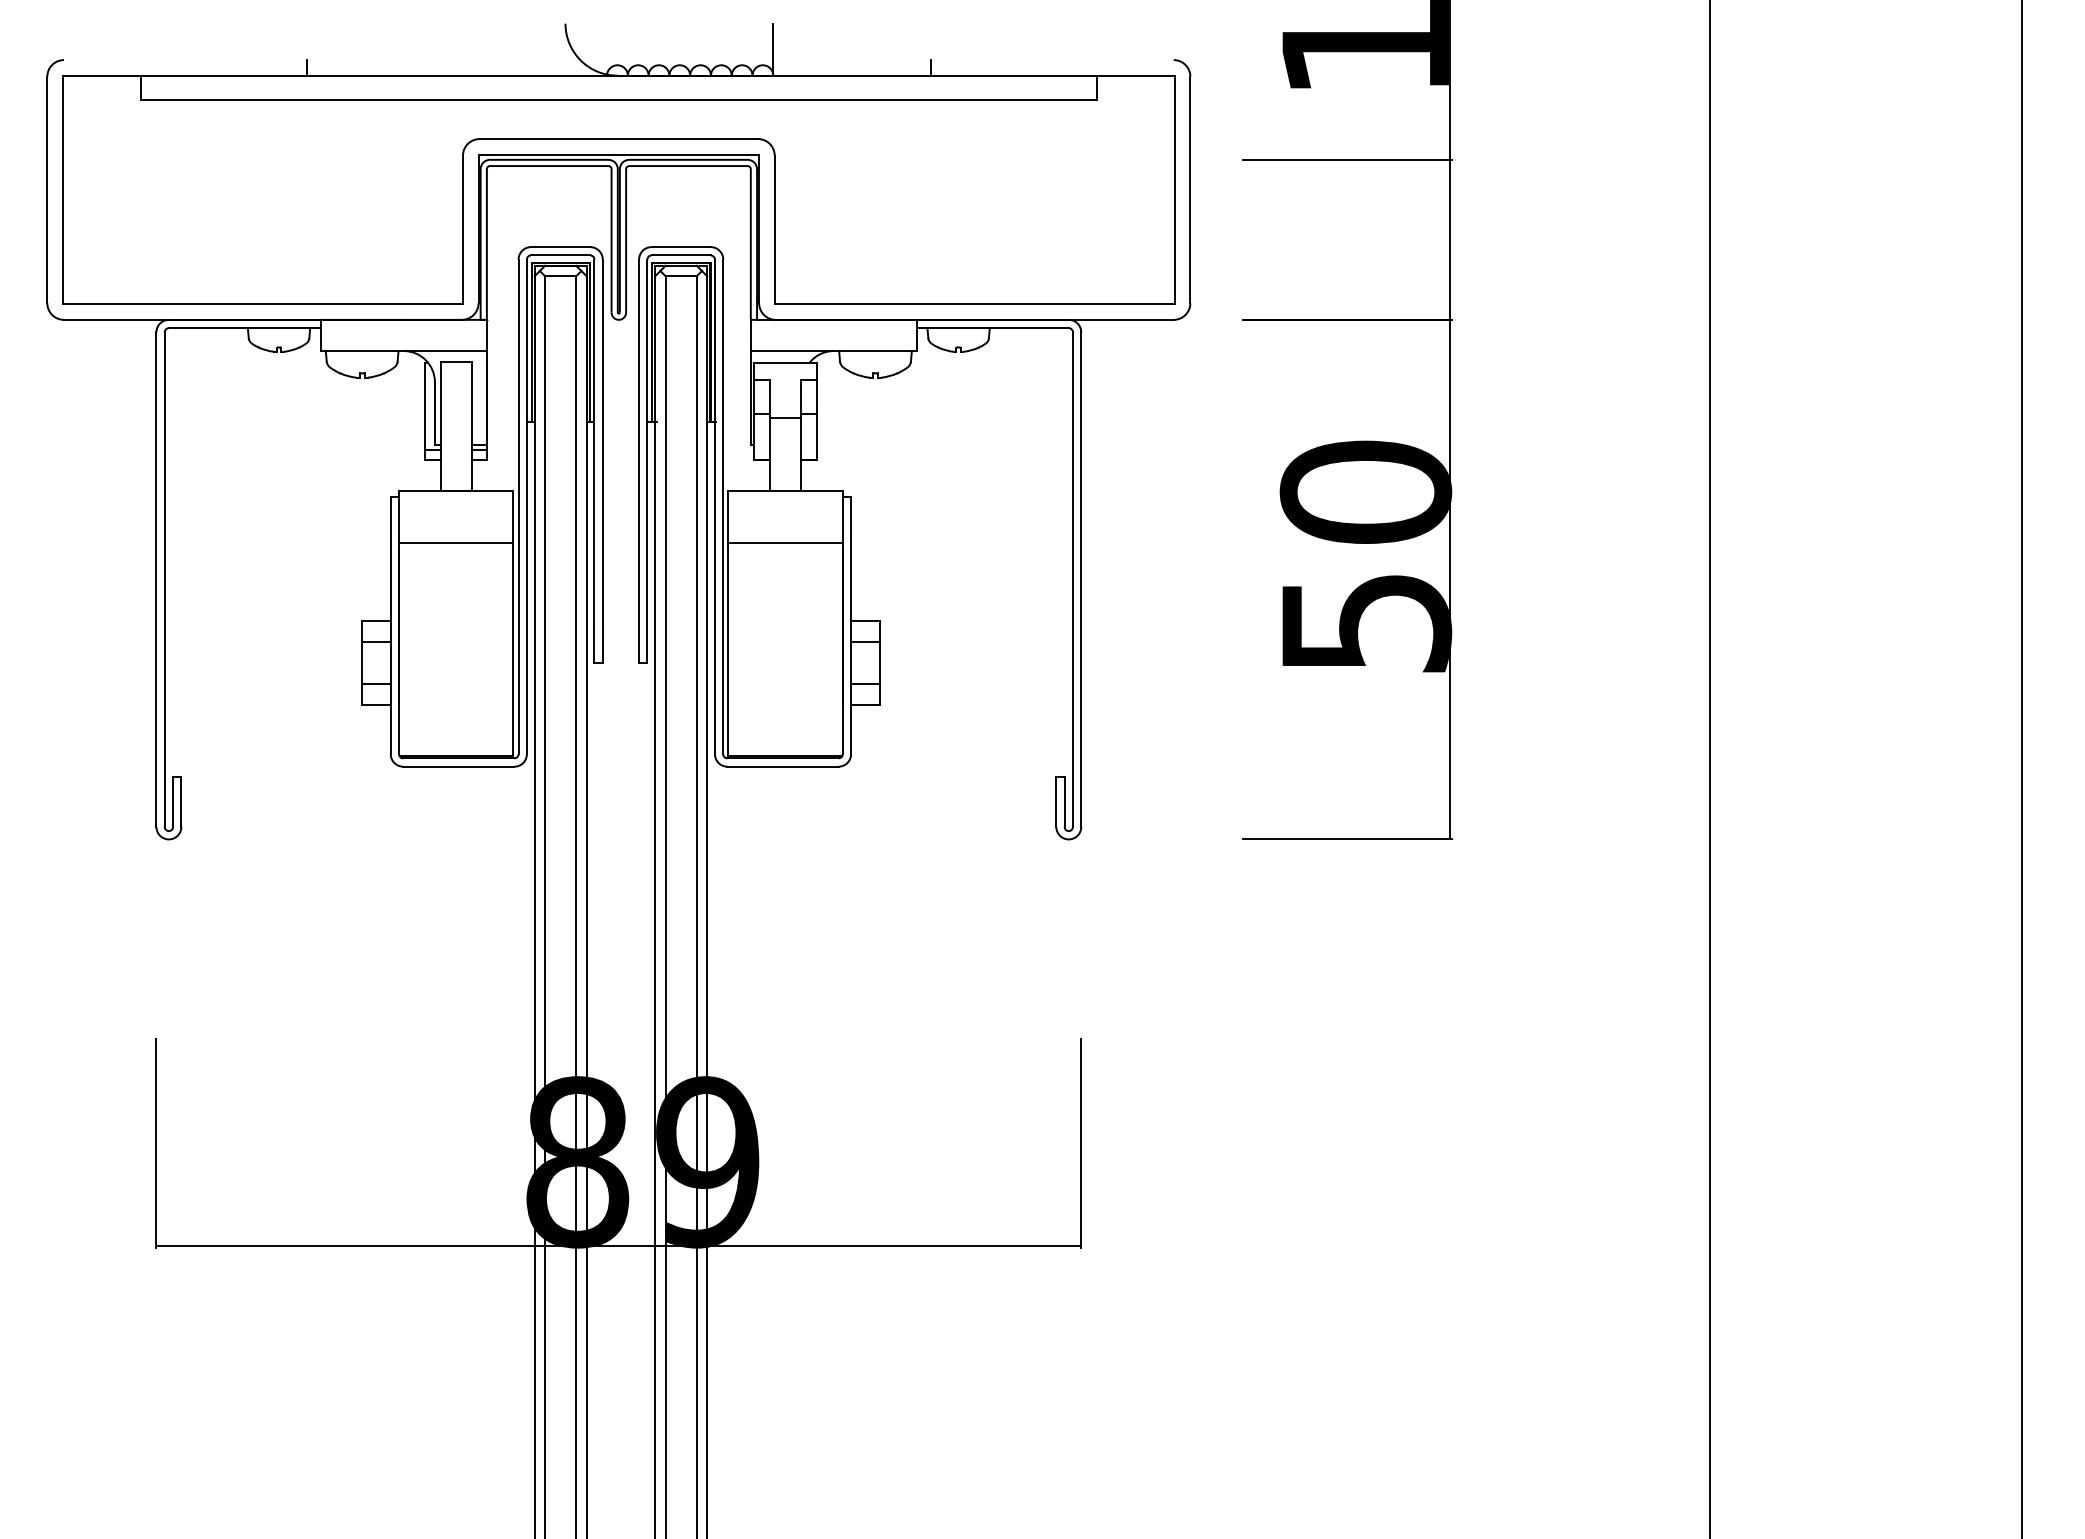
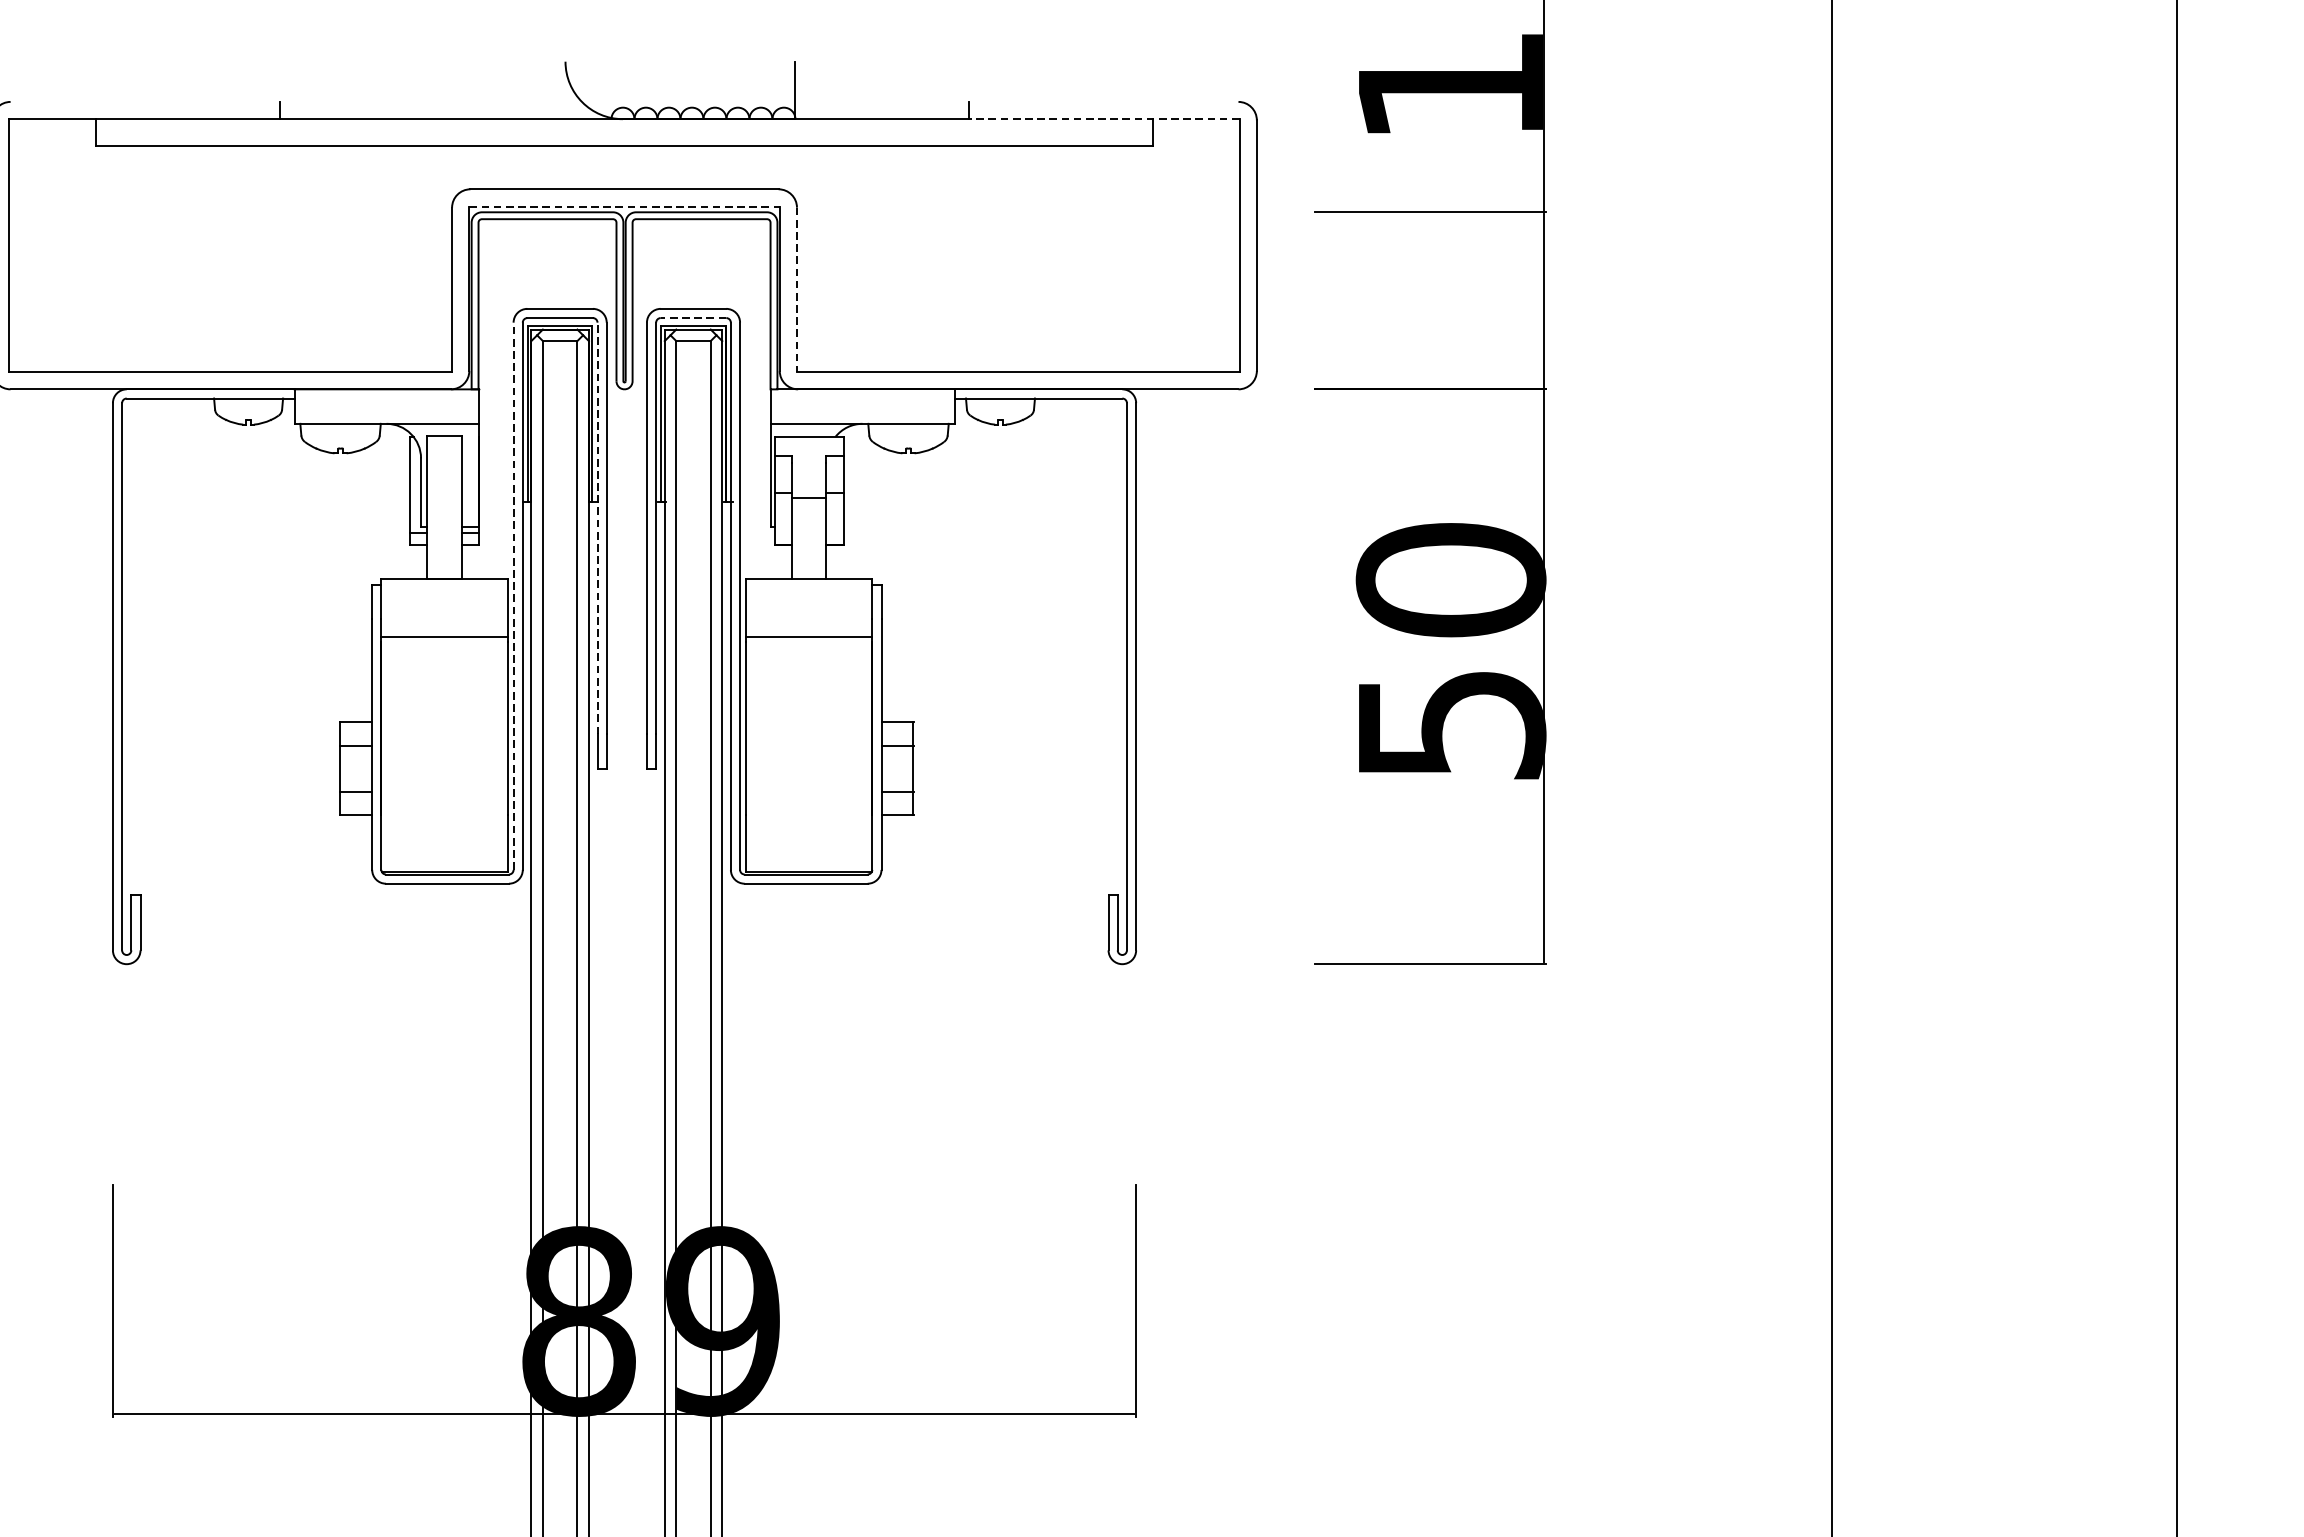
line: (1052, 75) -> (1104, 118), solid -> dashed
line: (619, 154) -> (625, 206), solid -> dashed
line: (774, 230) -> (796, 290), solid -> dashed
line: (681, 255) -> (693, 318), solid -> dashed
line: (594, 445) -> (597, 528), solid -> dashed
line: (518, 506) -> (513, 595), solid -> dashed

